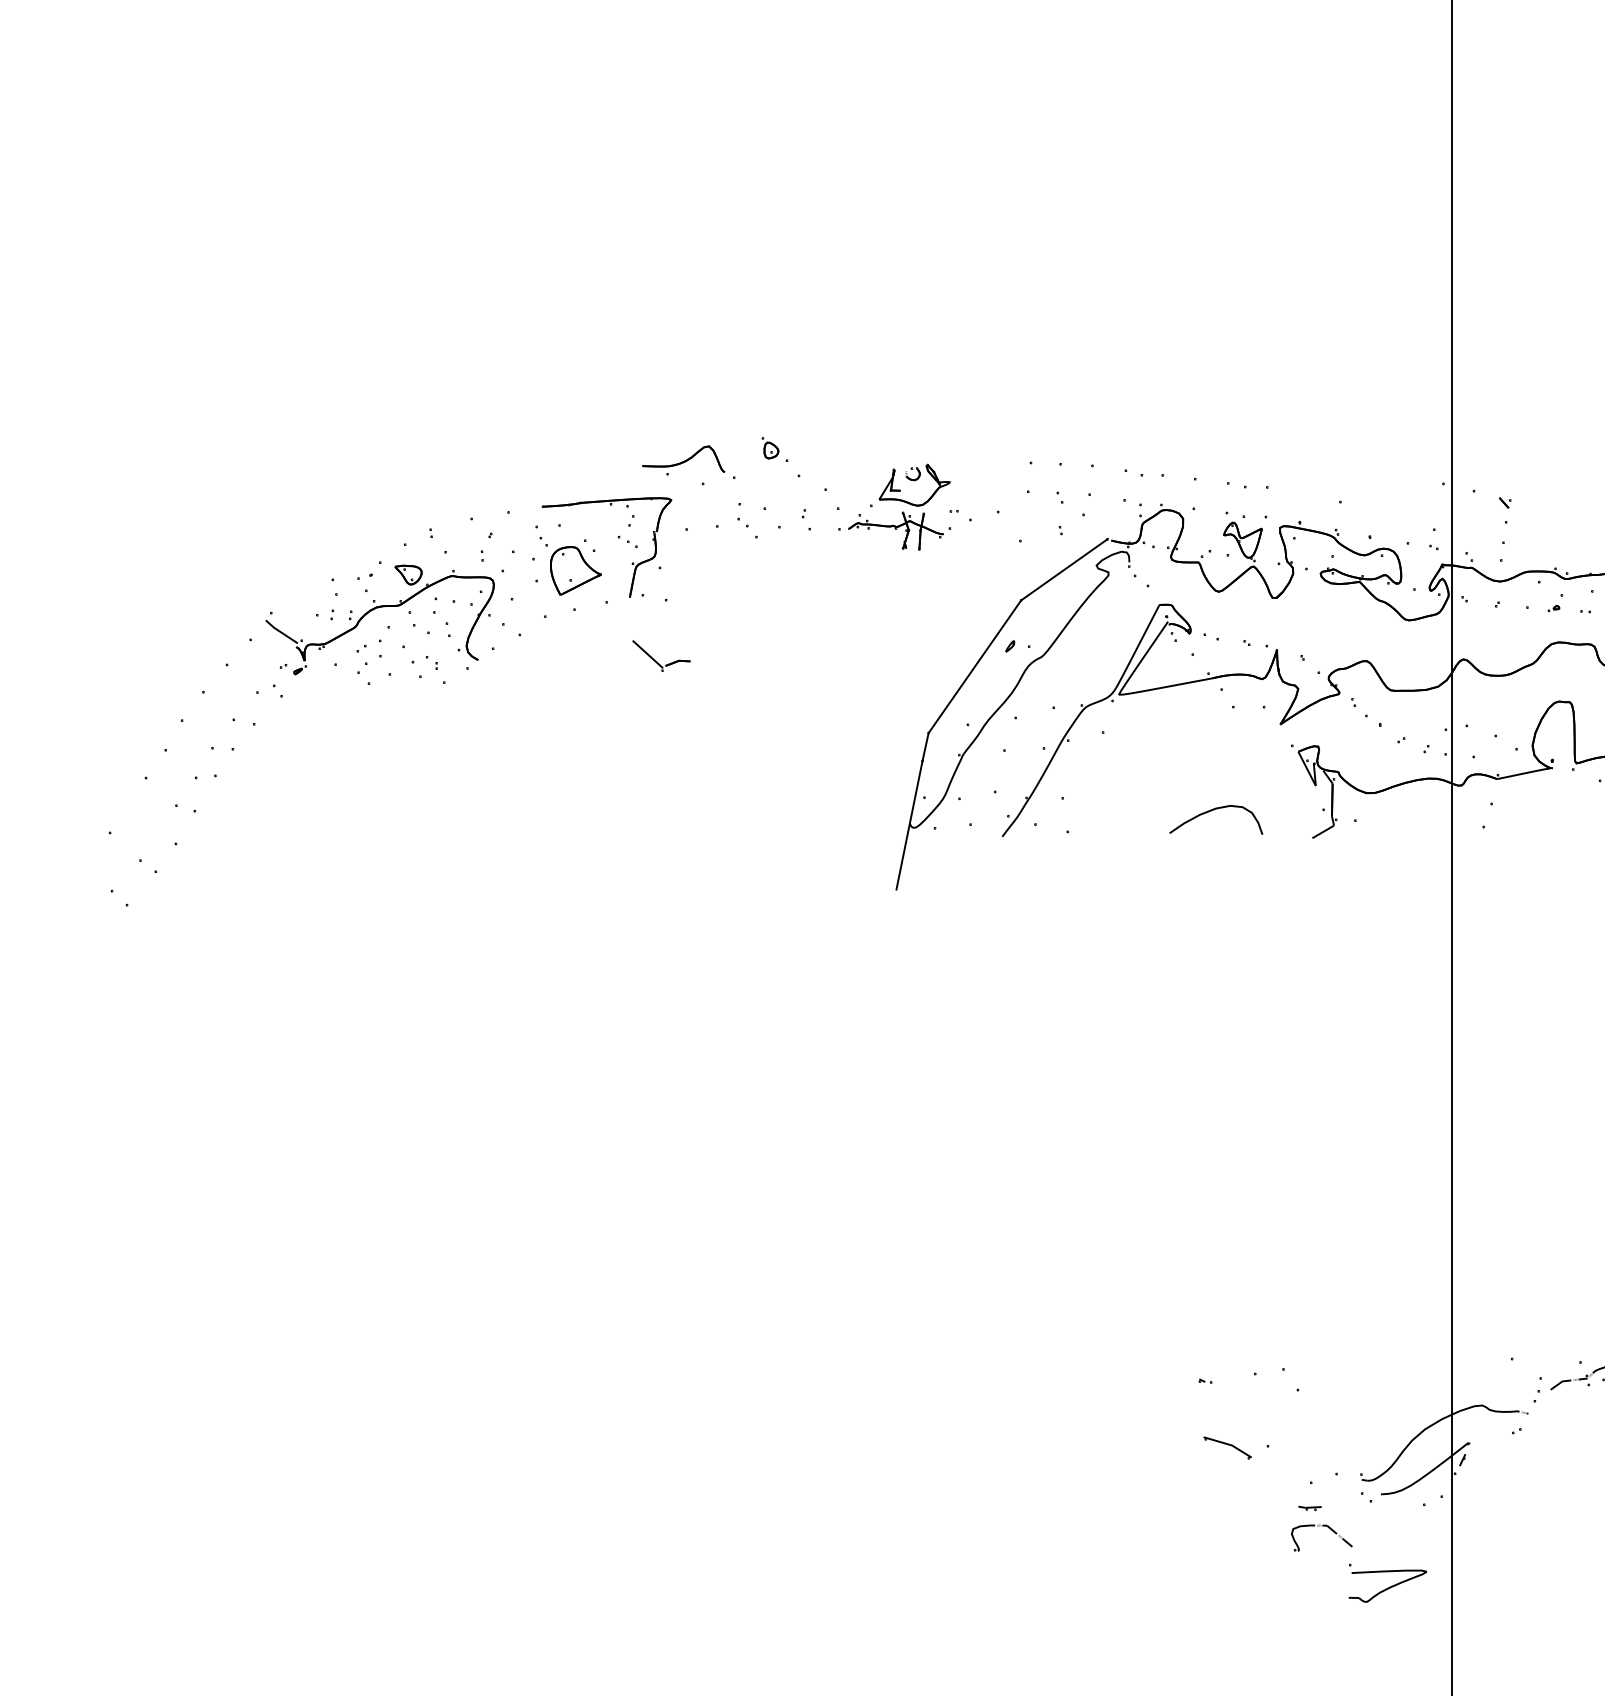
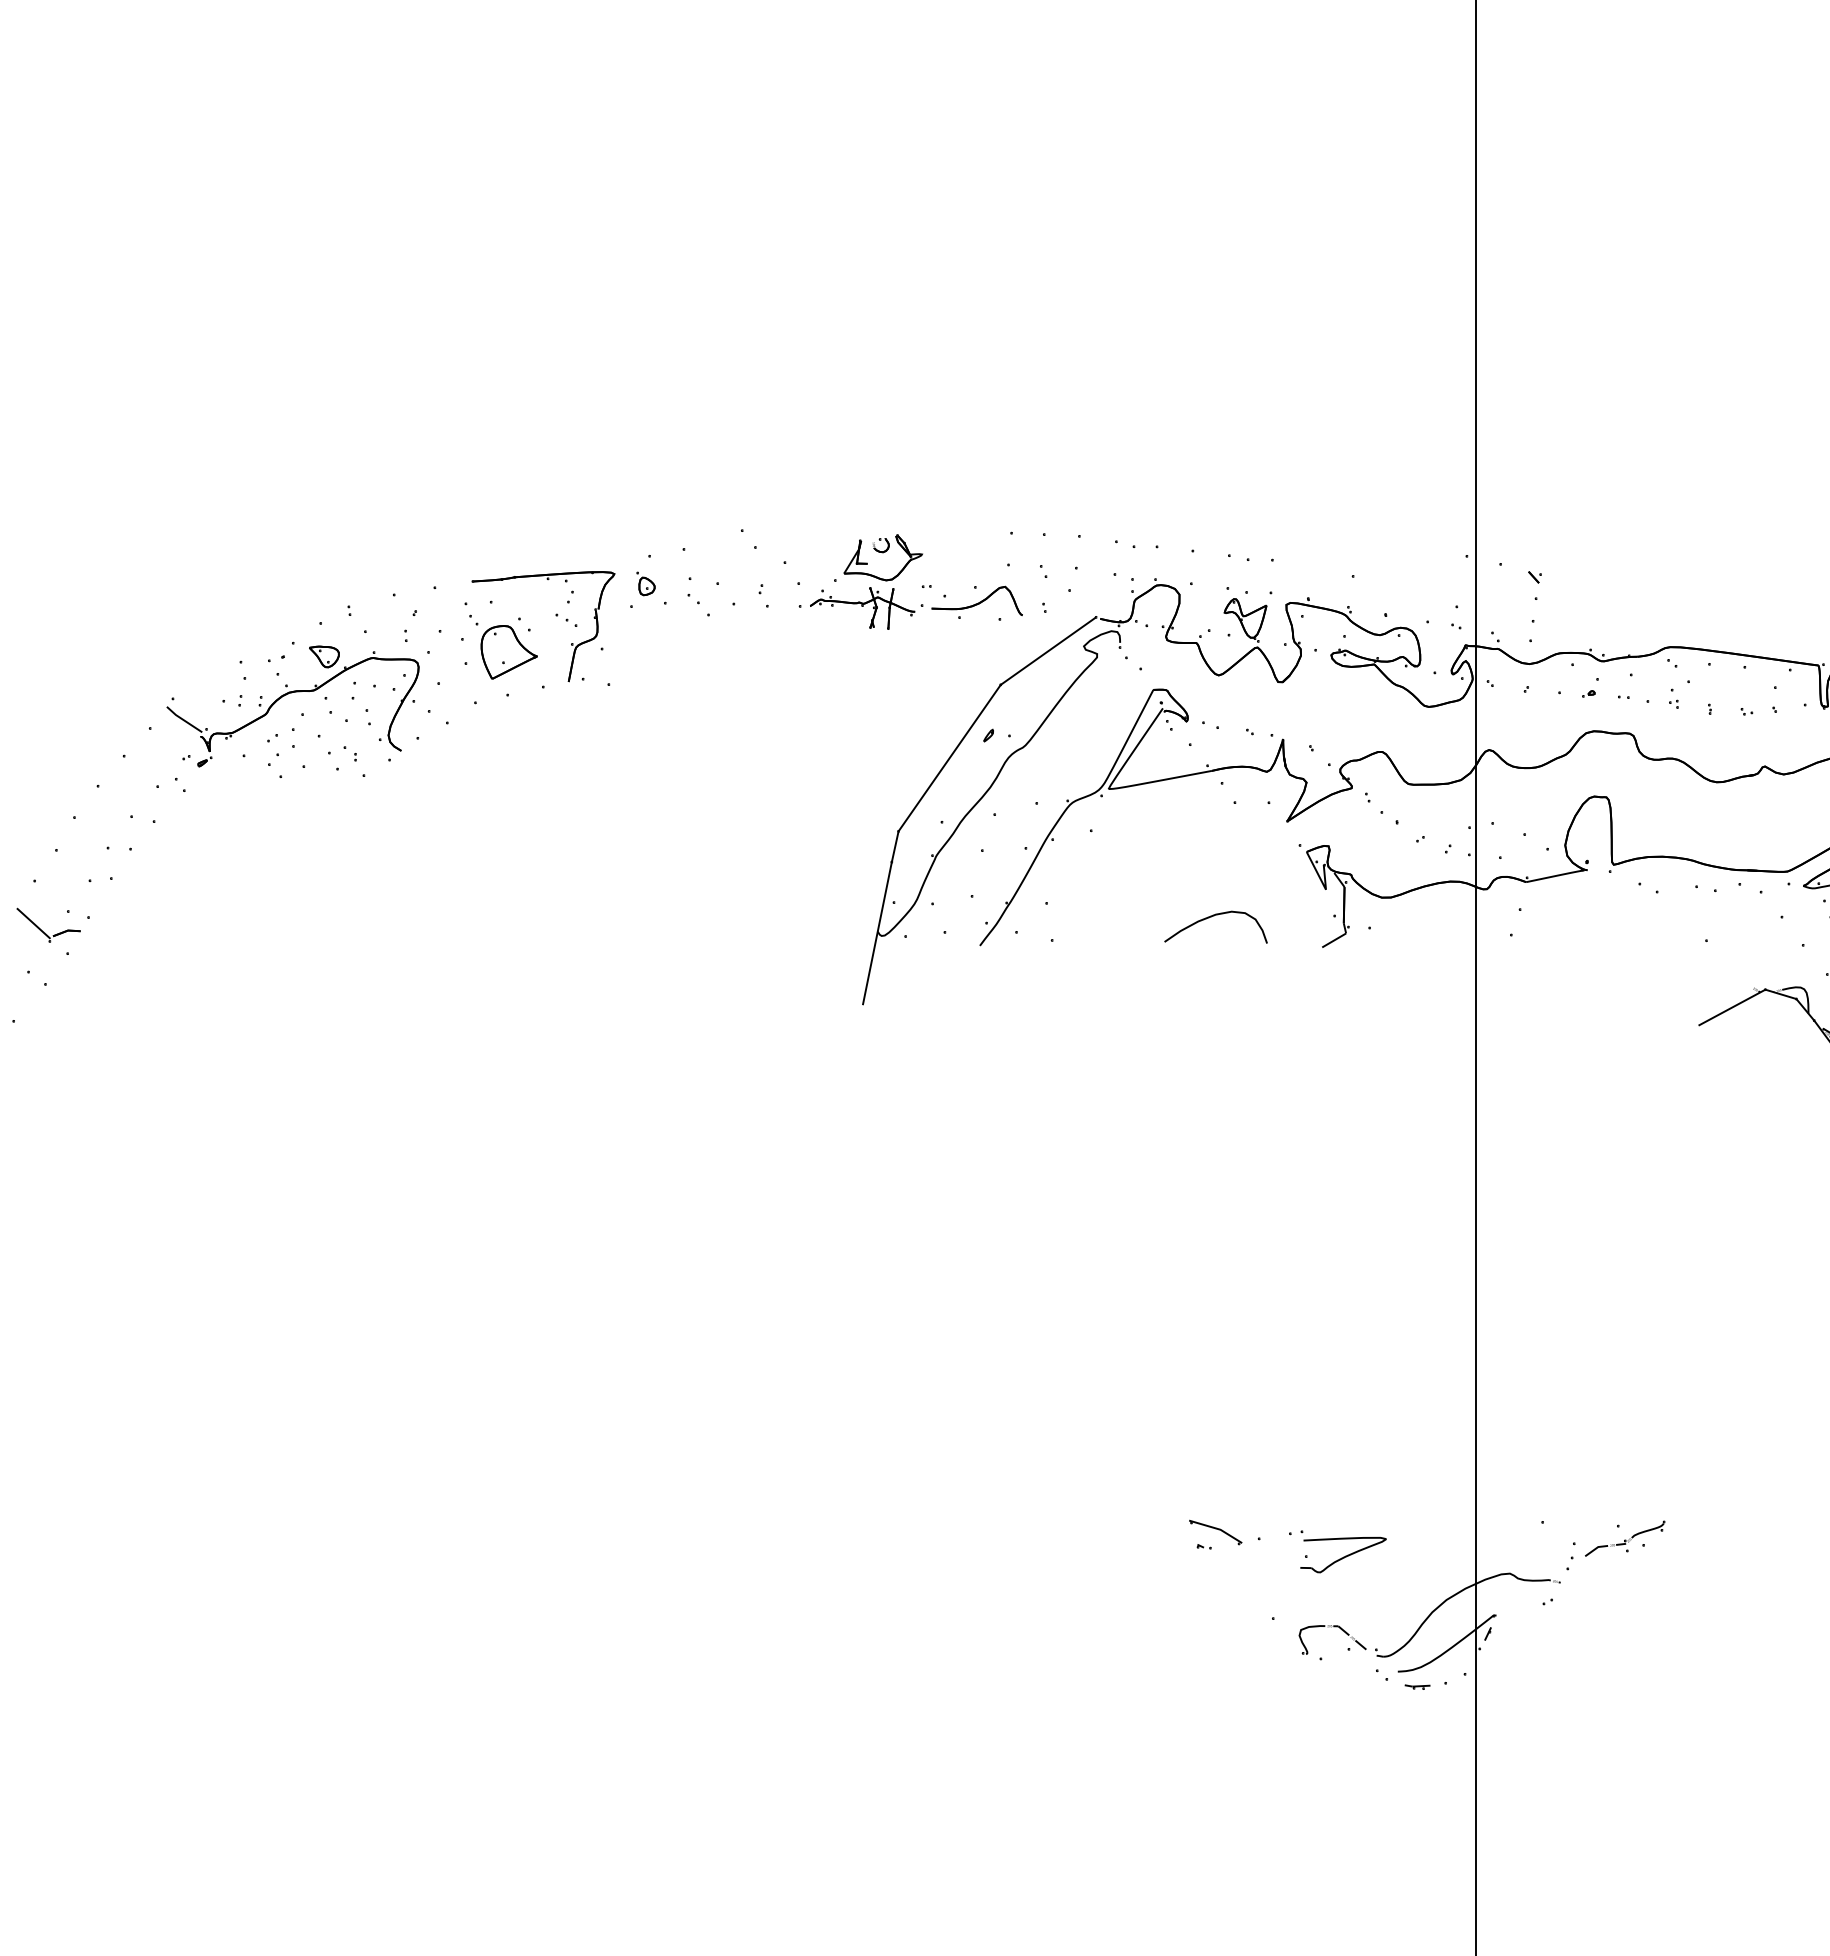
part: (770, 447) -> (645, 583), moved
part: (683, 459) -> (976, 601), moved
part: (655, 660) -> (42, 930), moved
part: (1227, 1447) -> (1215, 1532), moved
part: (1309, 1507) -> (1417, 1686), moved
part: (1320, 1526) -> (1331, 1627), moved
part: (1387, 1582) -> (1343, 1551), moved

